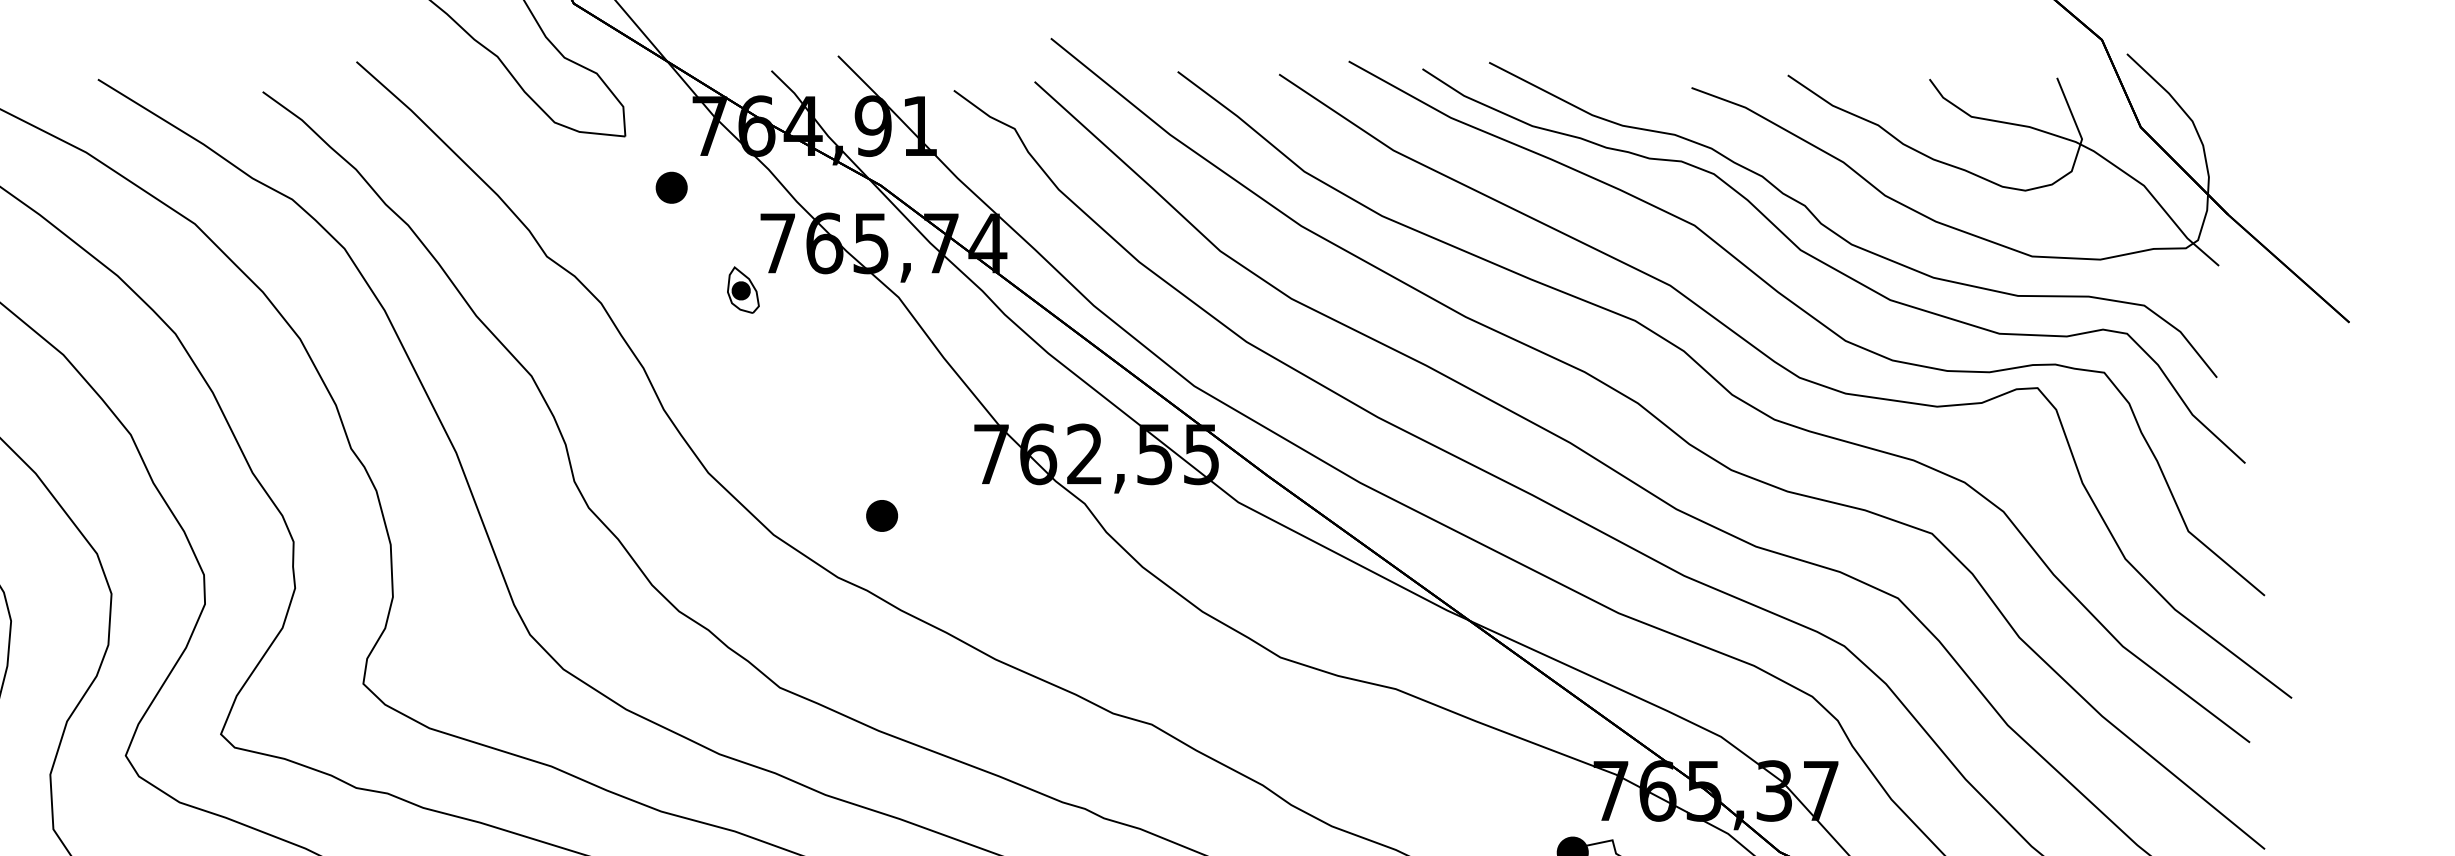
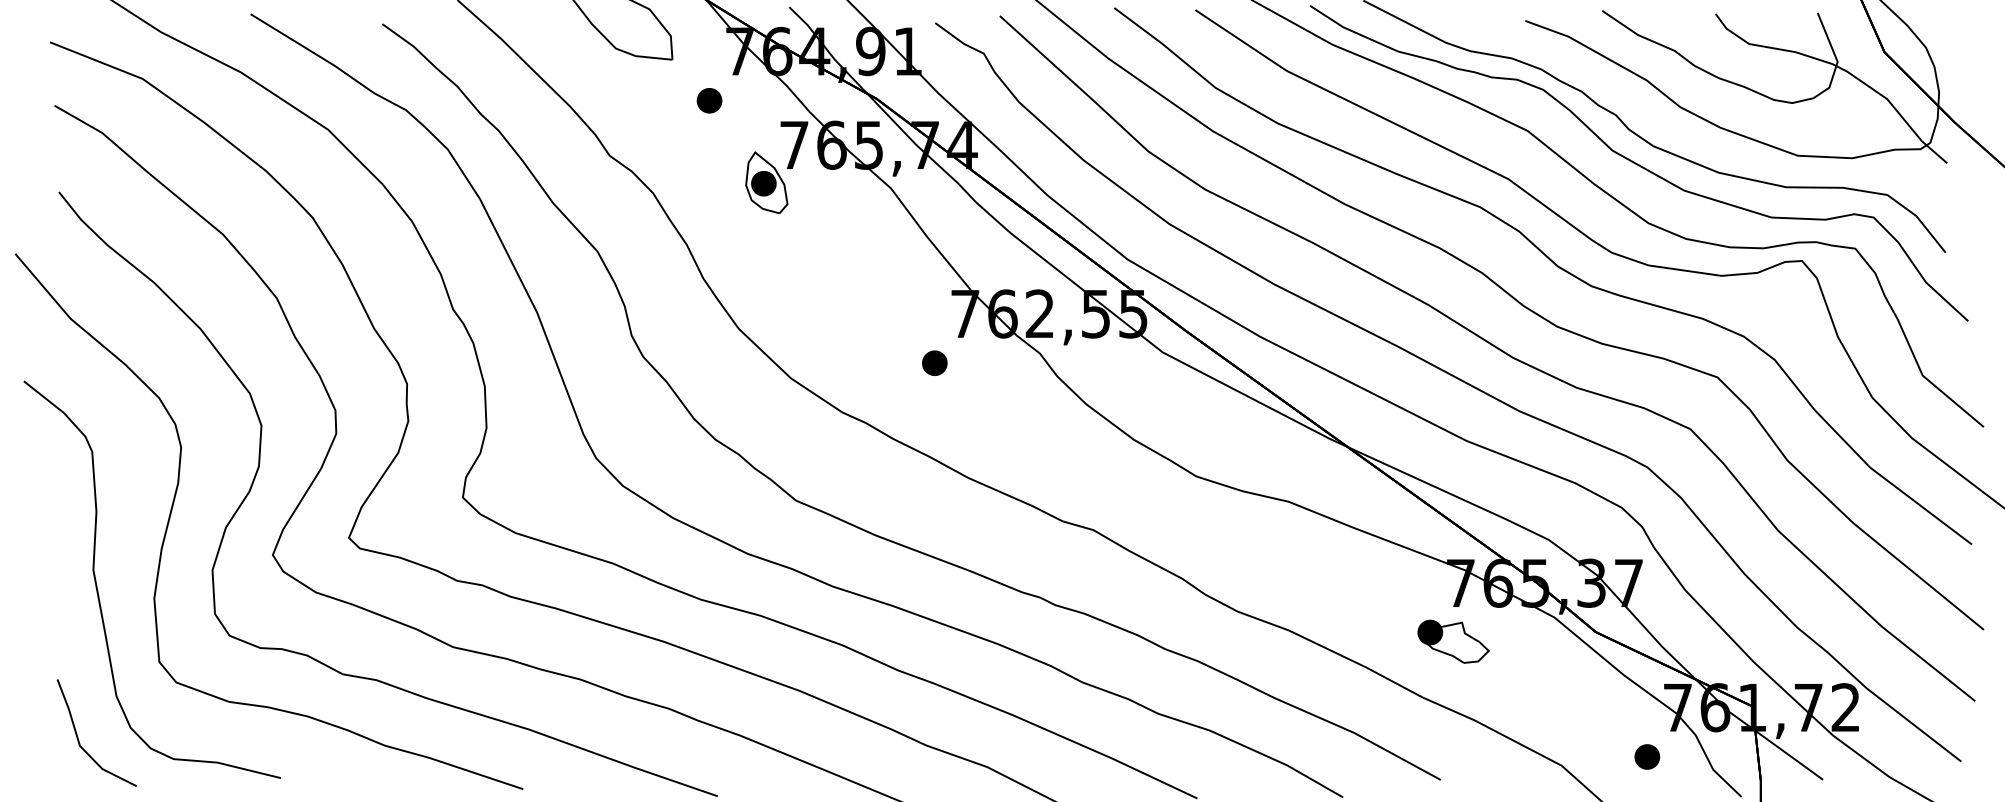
part: (742, 289) -> (766, 182), size x1.67
part: (881, 514) -> (934, 362), moved

